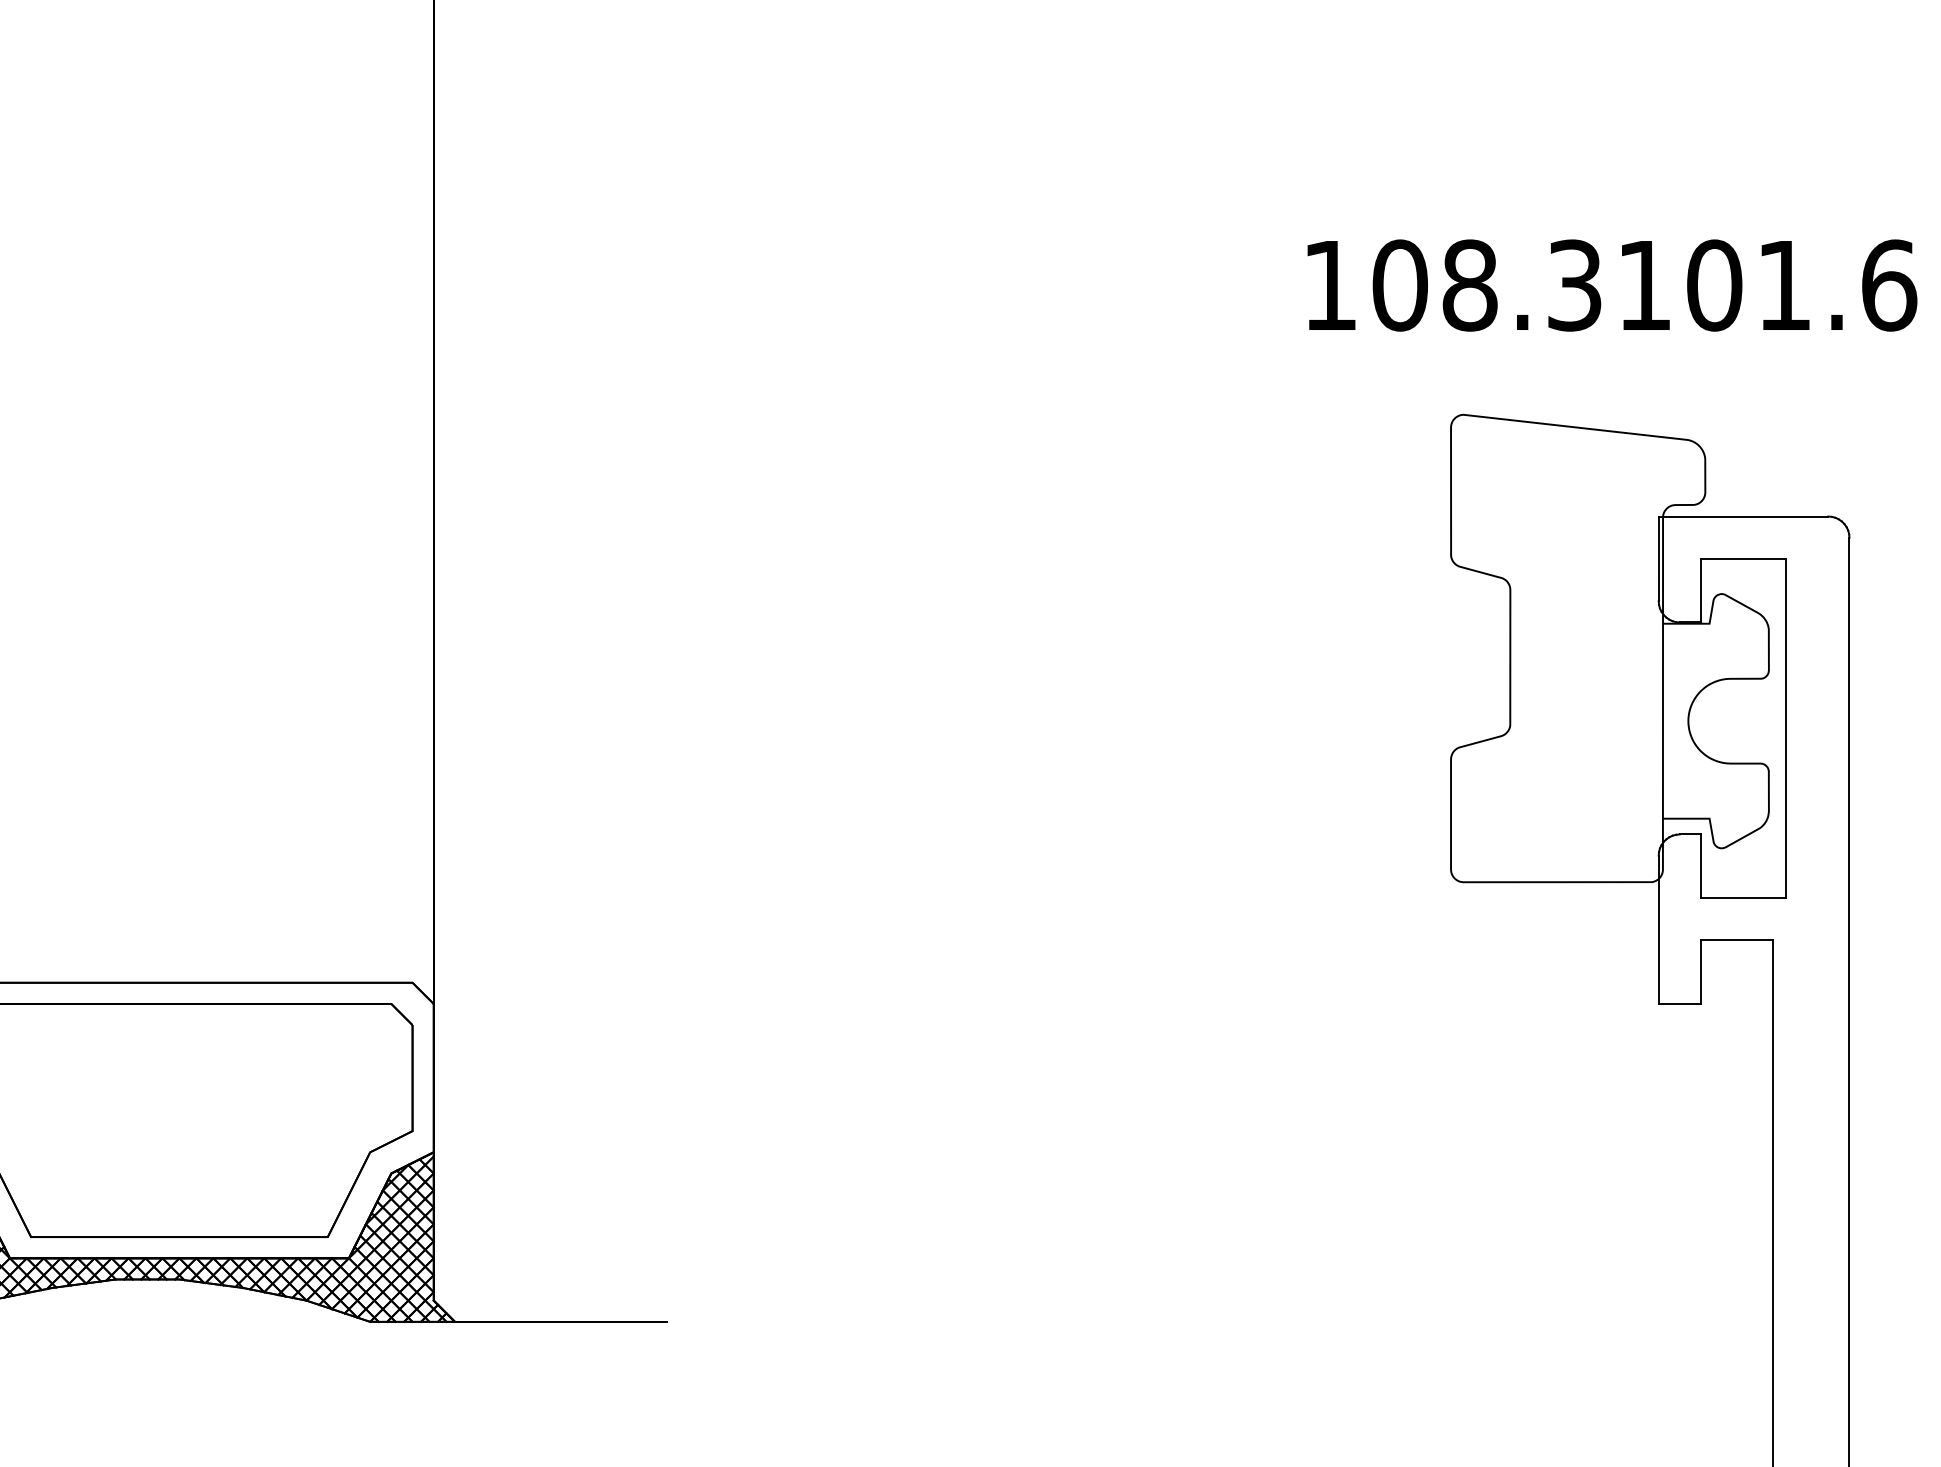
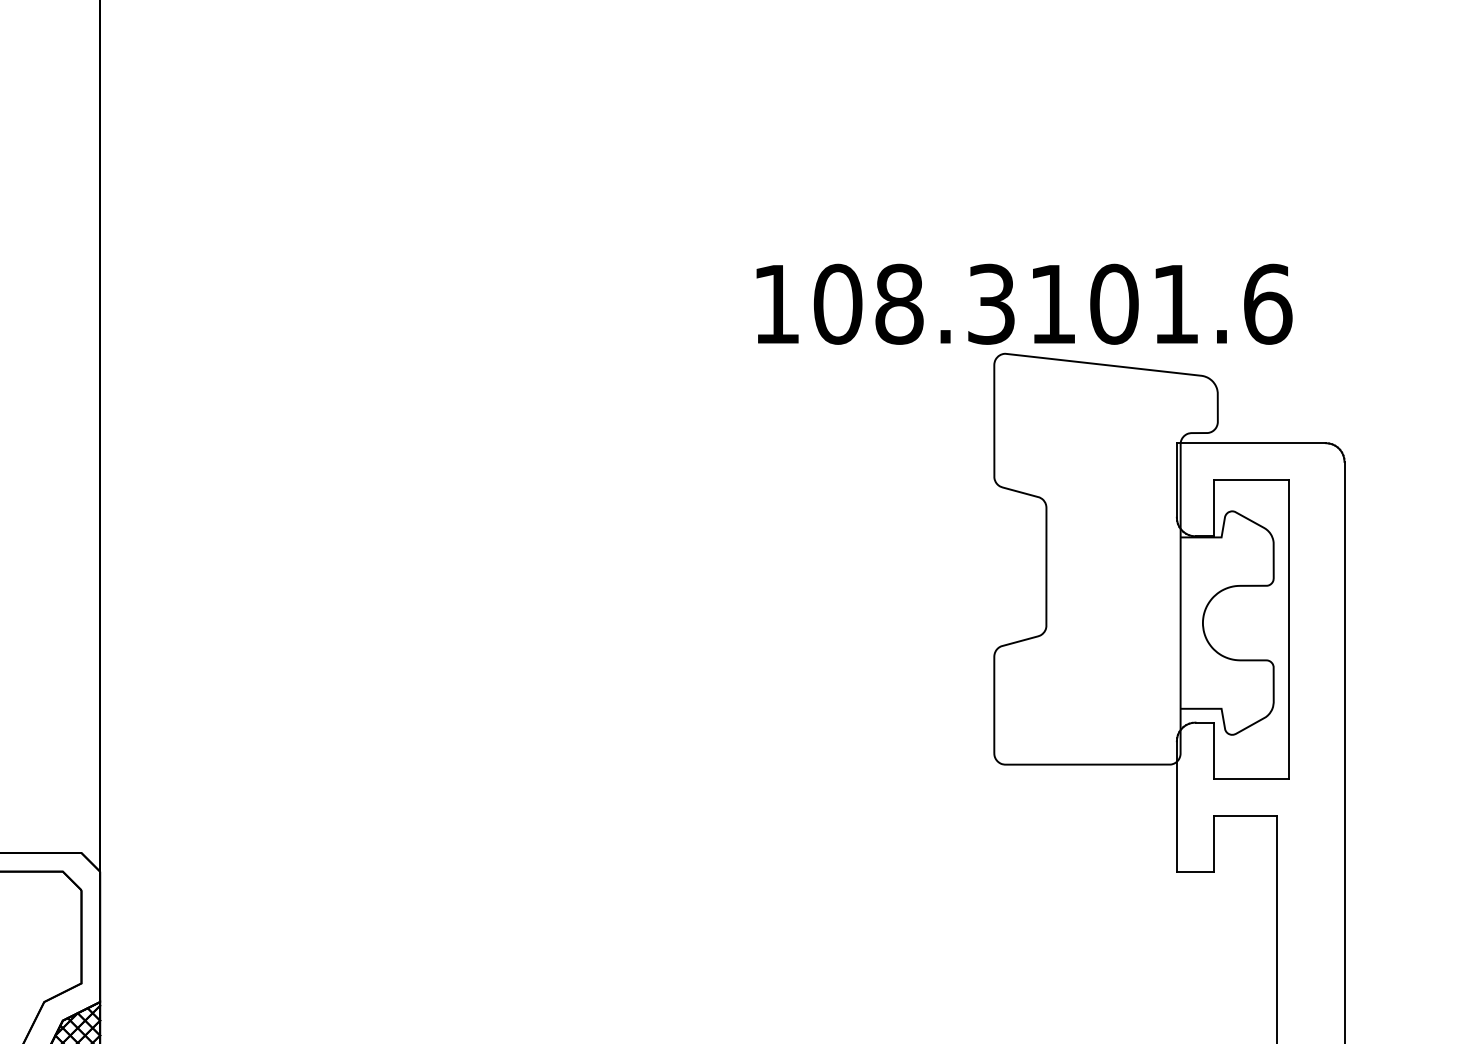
text: (1612, 285) -> (1024, 304), moved

